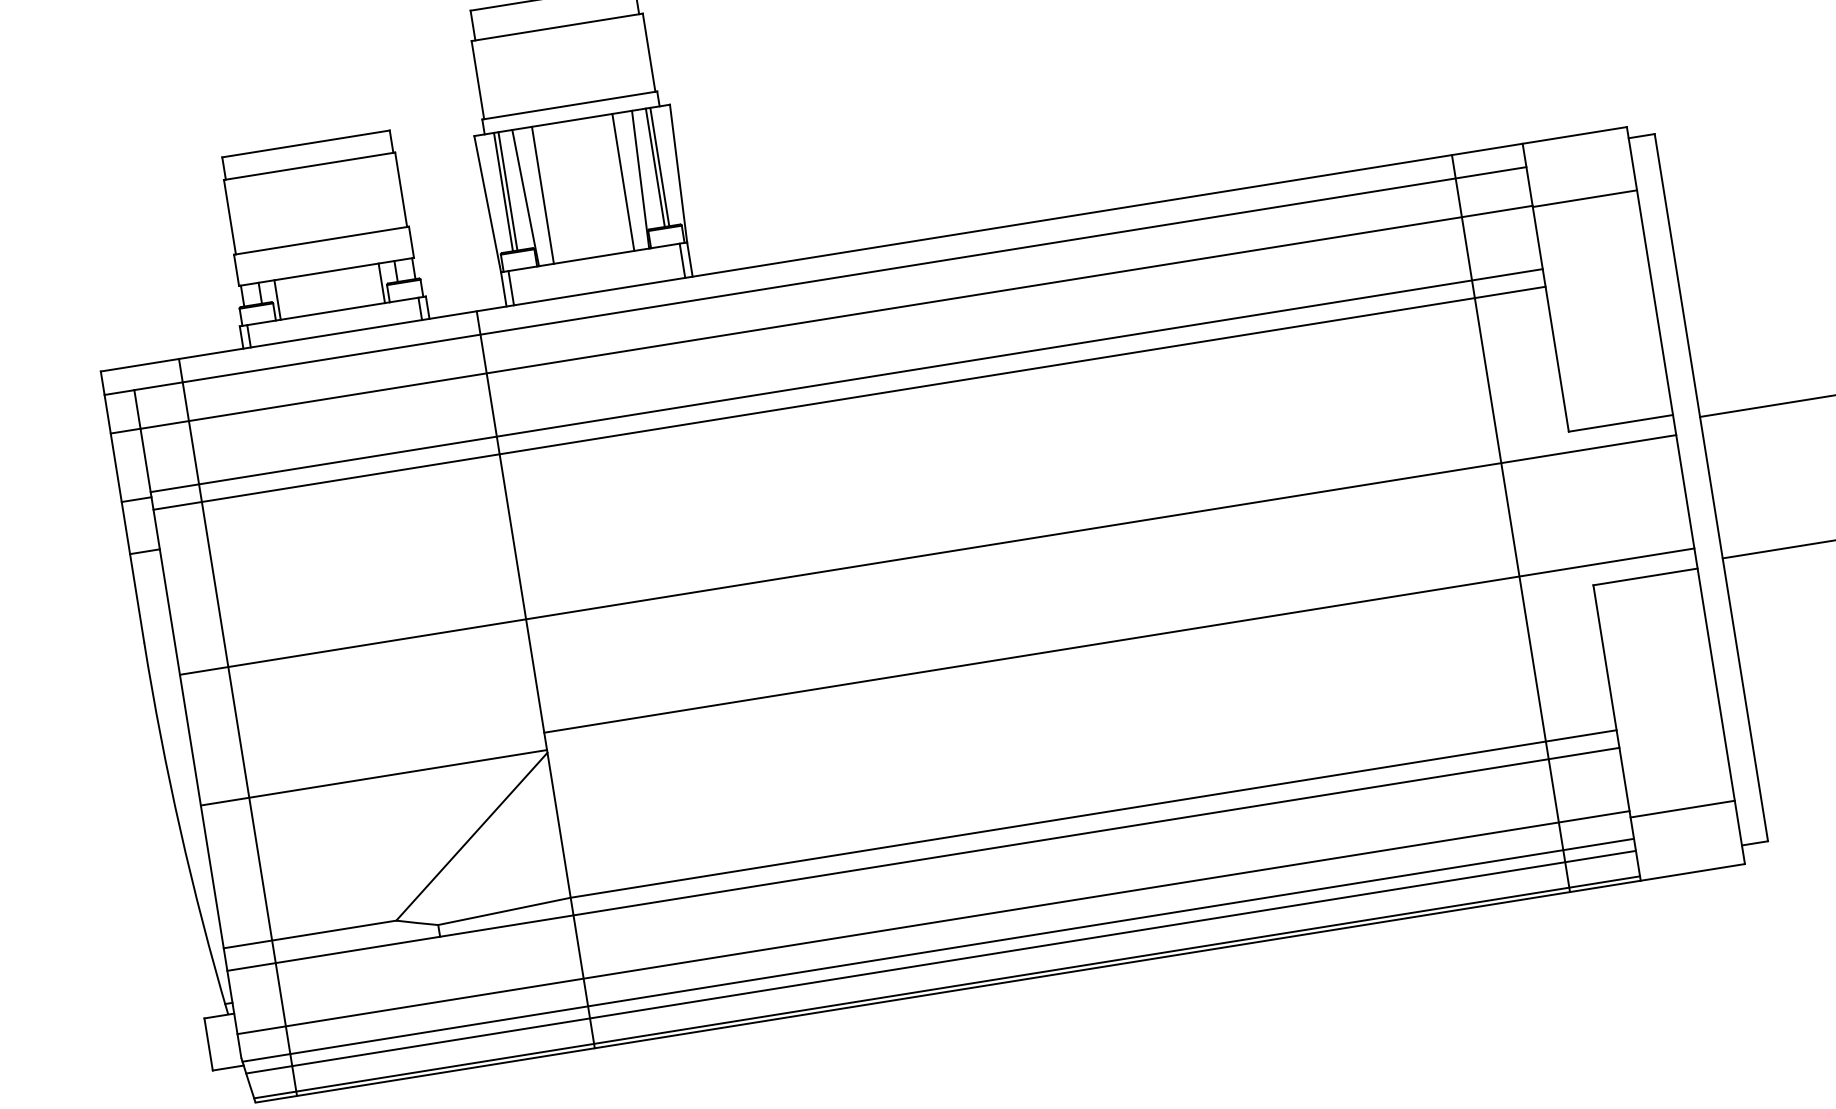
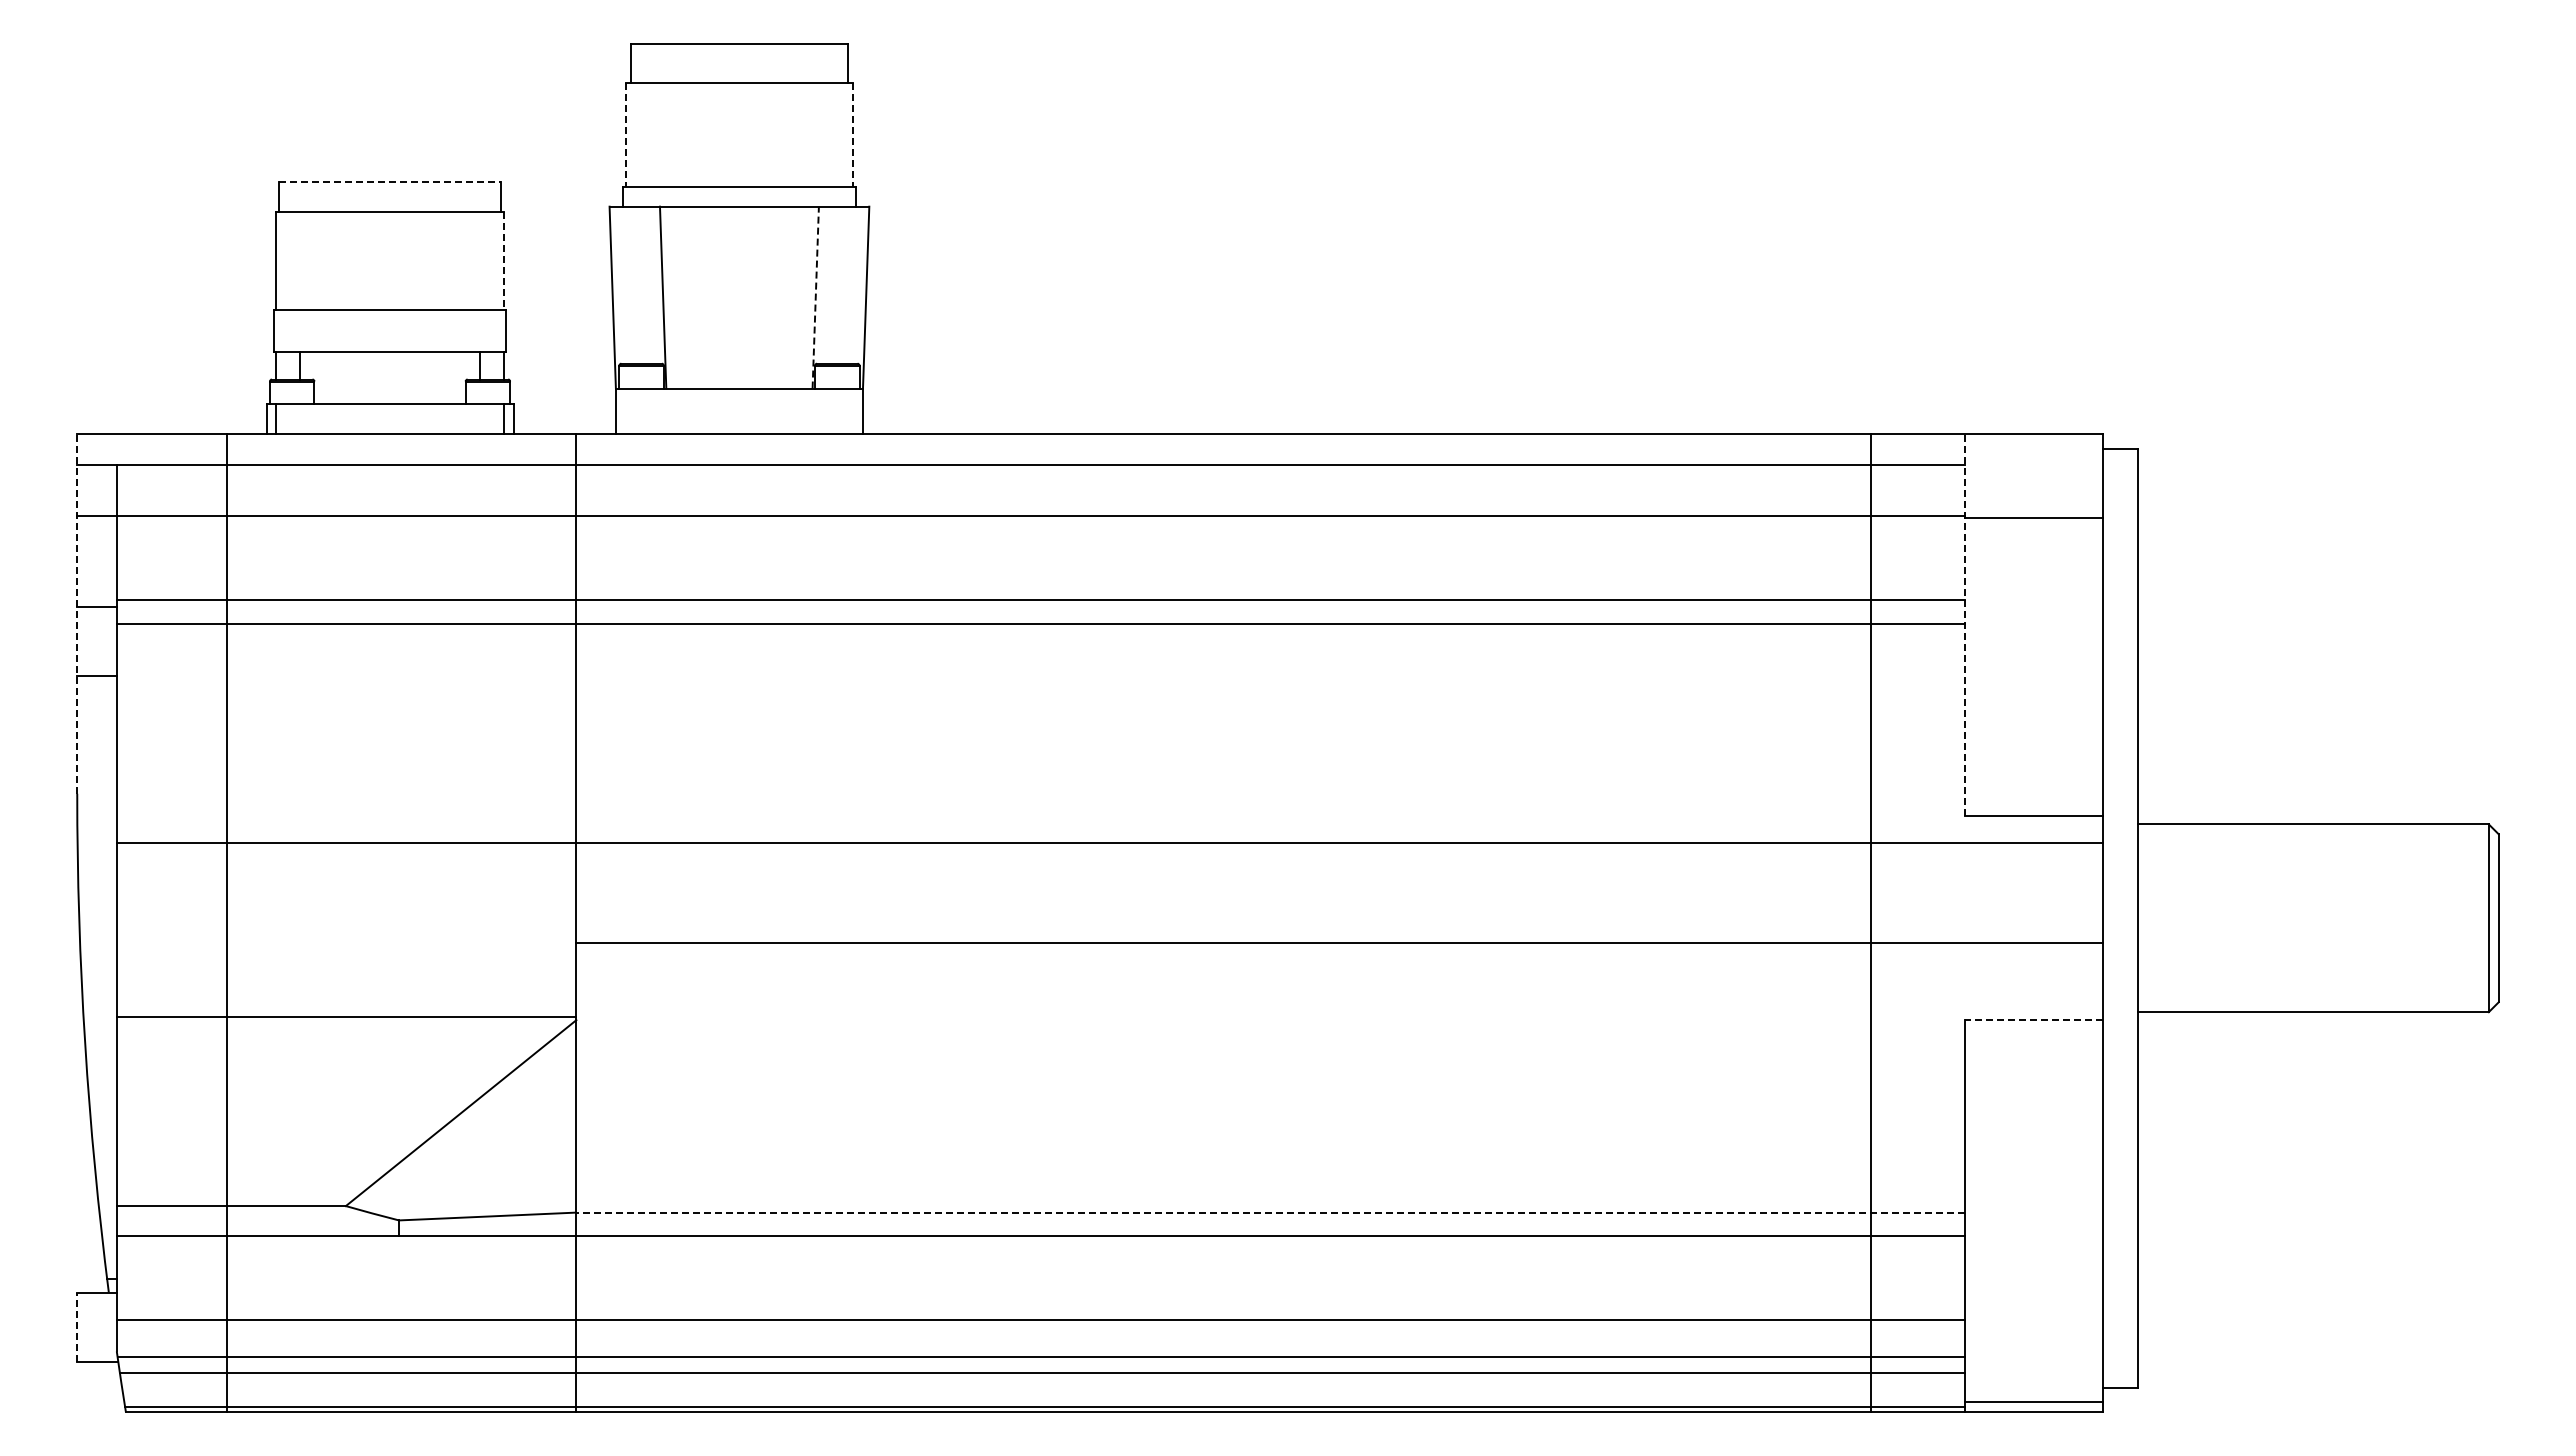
line: (649, 53) -> (853, 135), solid -> dashed
line: (477, 80) -> (625, 135), solid -> dashed
line: (306, 143) -> (390, 181), solid -> dashed
line: (659, 166) -> (843, 284), removed
line: (655, 167) -> (837, 284), removed
line: (640, 179) -> (815, 297), solid -> dashed
line: (623, 182) -> (792, 297), removed
line: (401, 190) -> (503, 261), solid -> dashed
line: (507, 190) -> (641, 284), removed
line: (503, 191) -> (635, 284), removed
line: (543, 195) -> (686, 297), removed
line: (682, 260) -> (853, 410), removed
line: (381, 282) -> (459, 377), removed
line: (510, 287) -> (625, 410), removed
line: (1546, 287) -> (1965, 624), solid -> dashed
line: (277, 299) -> (320, 377), removed
line: (122, 506) -> (77, 613), solid -> dashed
line: (1645, 577) -> (2033, 1020), solid -> dashed
line: (1119, 640) -> (1339, 943), moved
line: (238, 726) -> (227, 922), moved
line: (1682, 809) -> (2034, 1402), moved
line: (1093, 813) -> (1270, 1212), solid -> dashed
line: (208, 1044) -> (77, 1327), solid -> dashed

